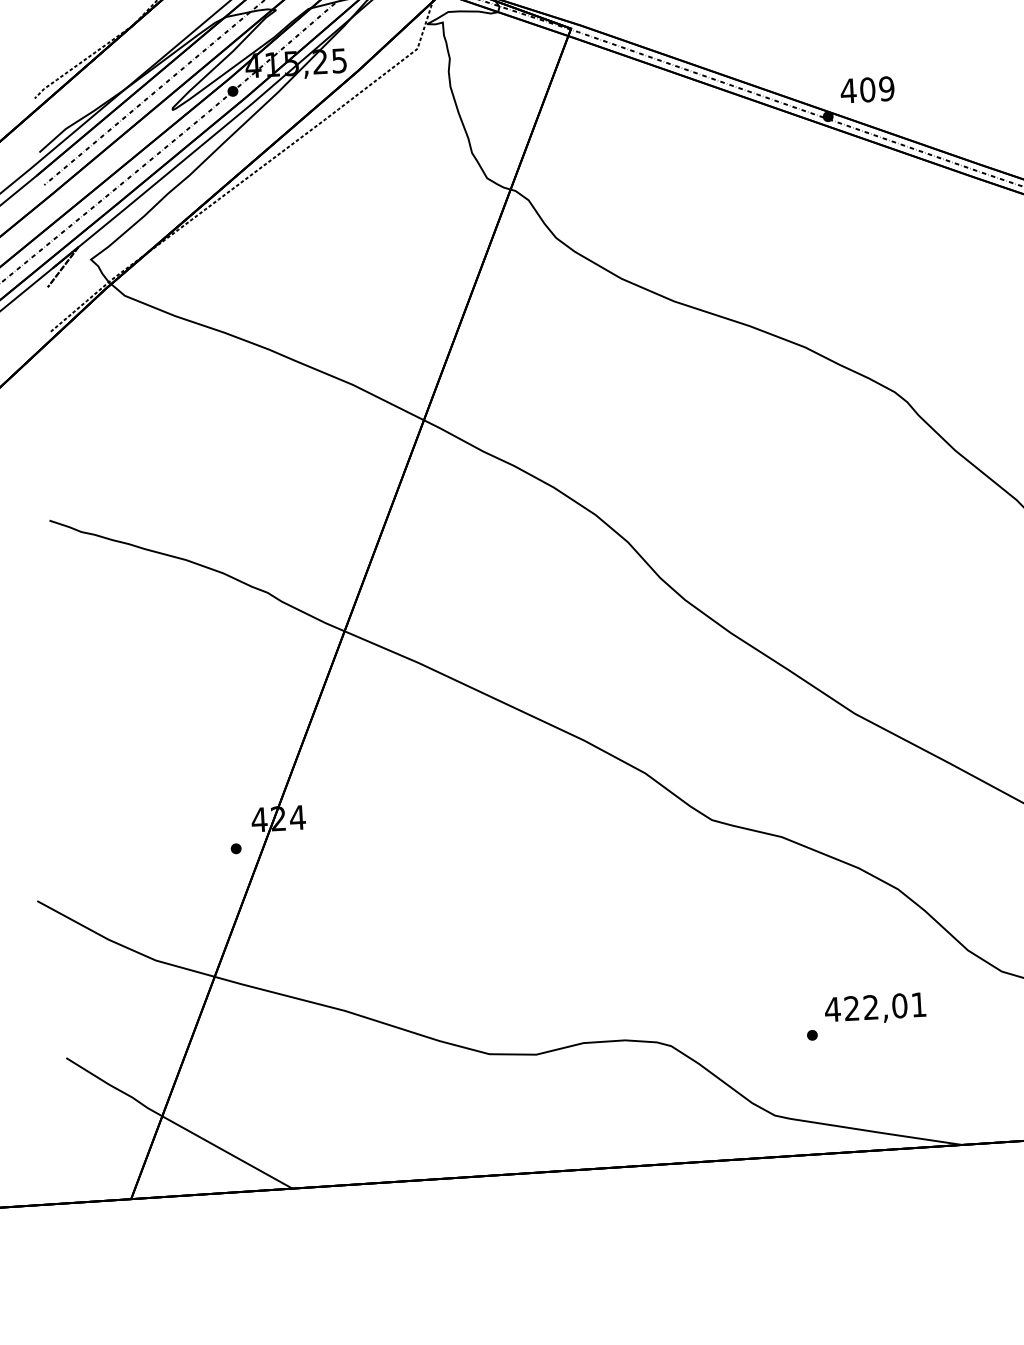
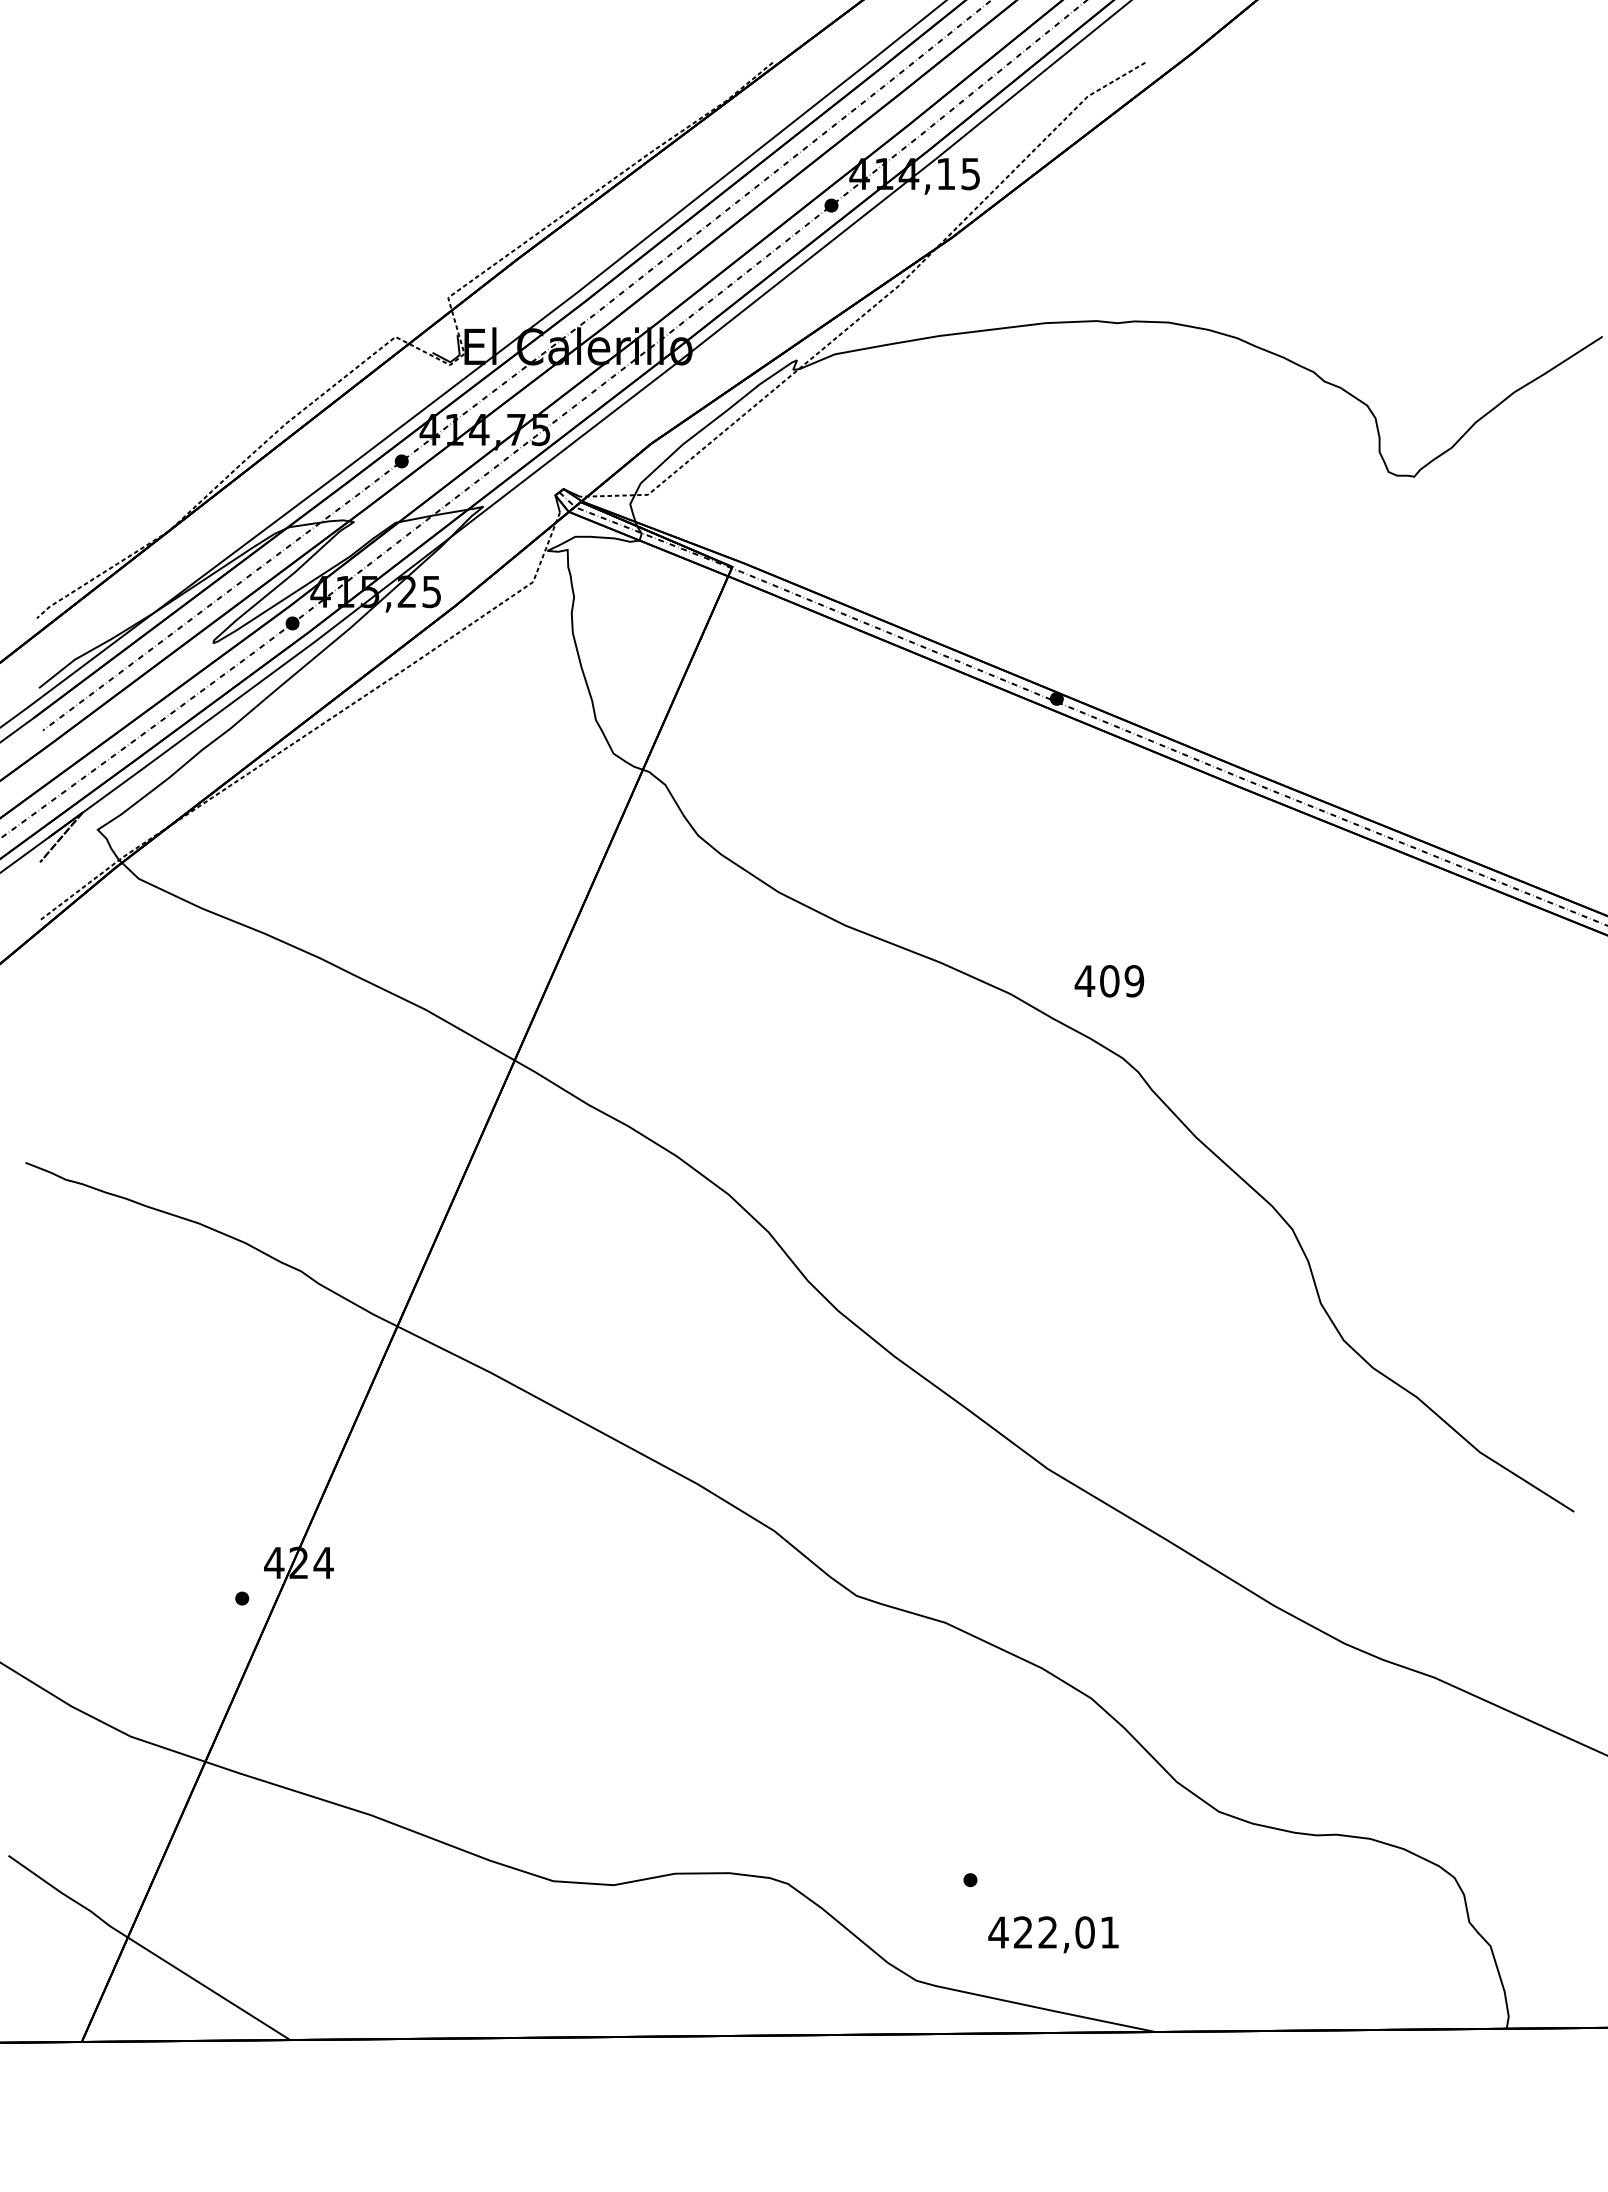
text: (867, 90) -> (1109, 981), moved
text: (875, 1008) -> (1053, 1934), moved

